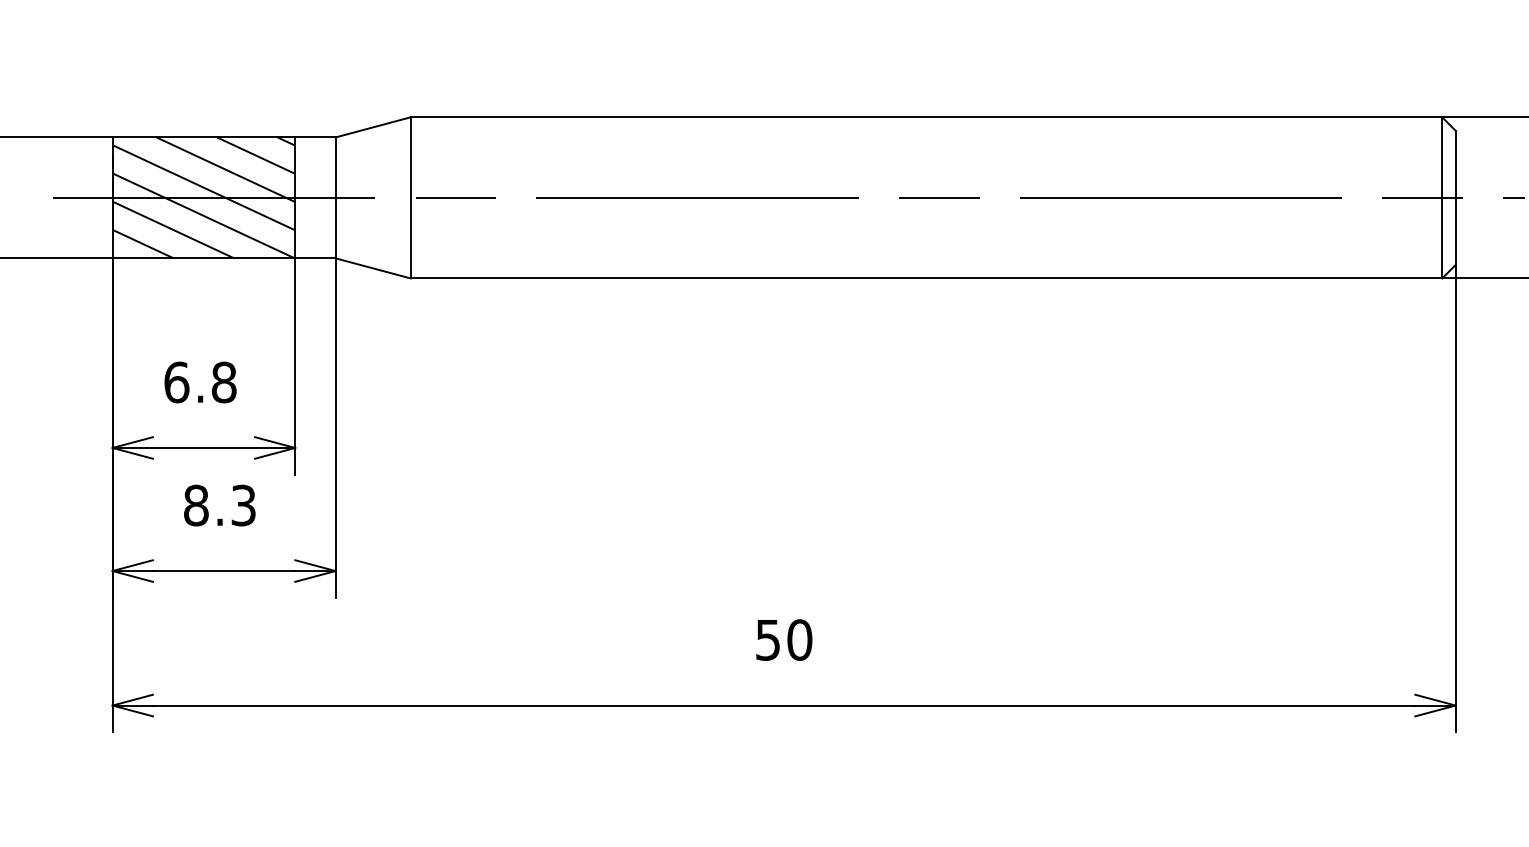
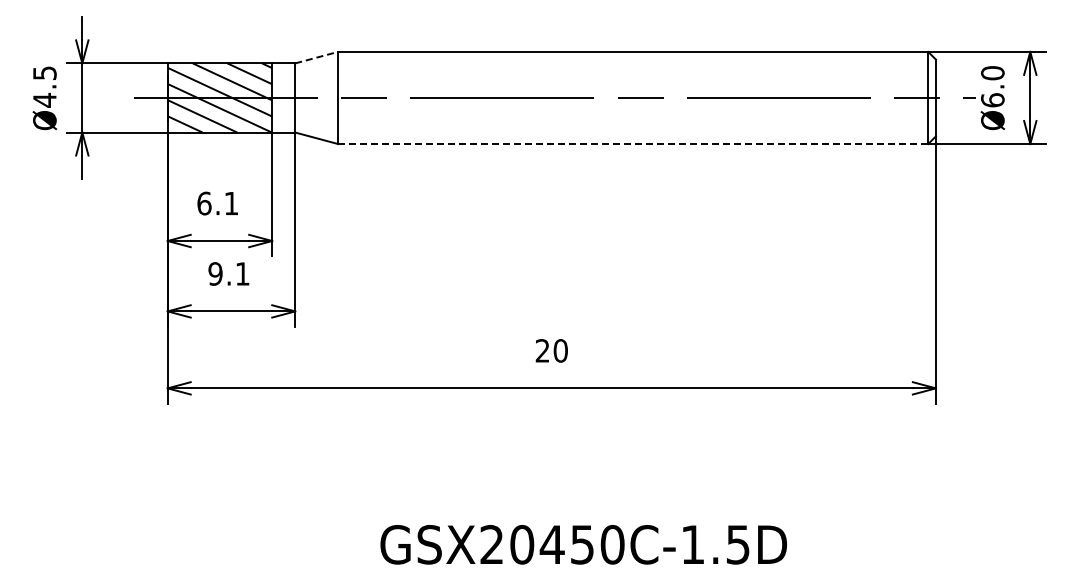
line: (374, 127) -> (317, 57), solid -> dashed
line: (926, 279) -> (633, 144), solid -> dashed
text: (224, 382) -> (231, 203), 6.8 -> 6.1
text: (218, 504) -> (228, 273), 8.3 -> 9.1
text: (767, 639) -> (542, 350), 50 -> 20

